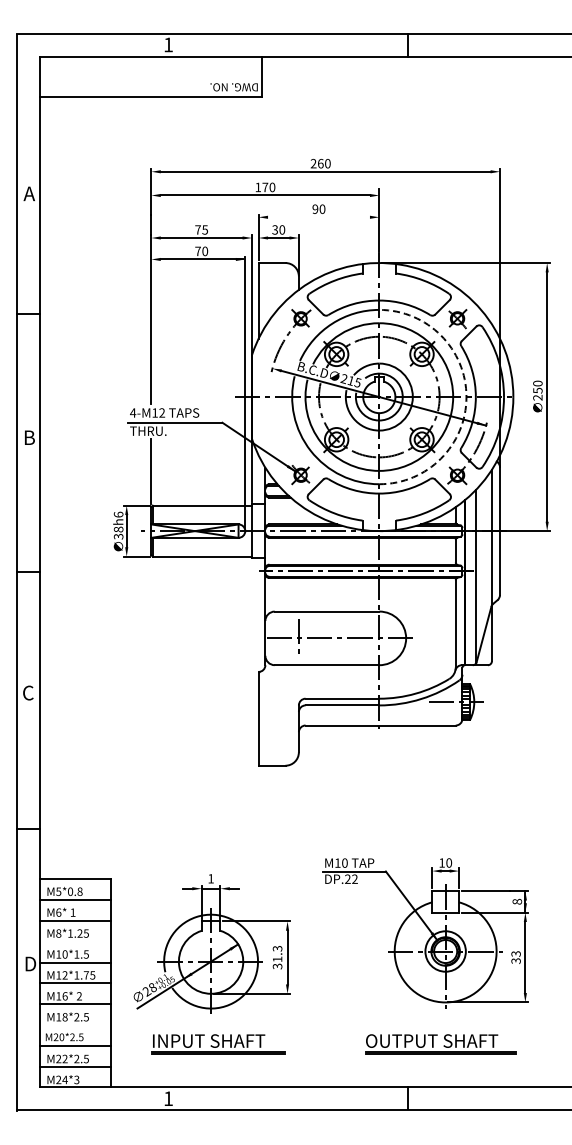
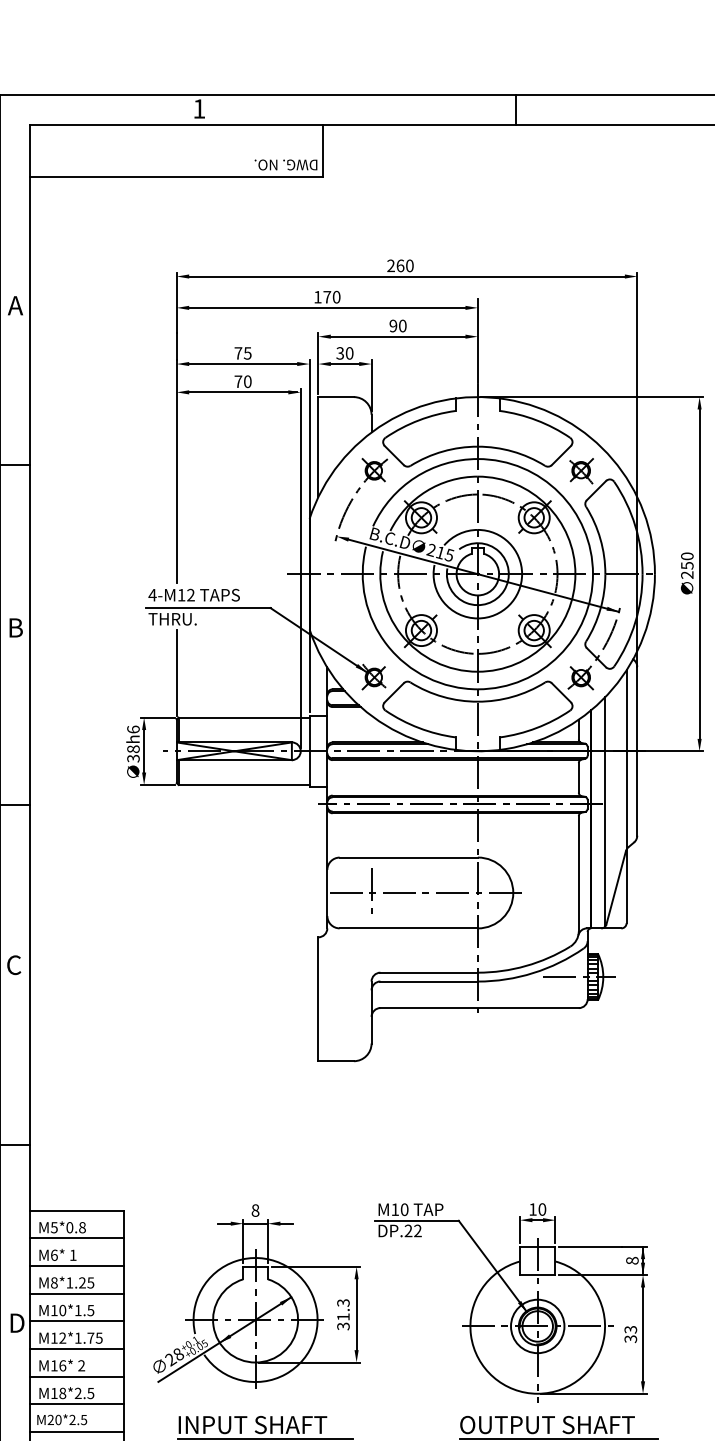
line: (318, 217) -> (397, 336), added
arc: (466, 397) -> (593, 574), dashed -> solid
text: (210, 878) -> (254, 1210), 1 -> 8
part: (425, 933) -> (511, 1302), moved
line: (75, 941) -> (76, 1293), added
line: (75, 1025) -> (76, 1404), added

